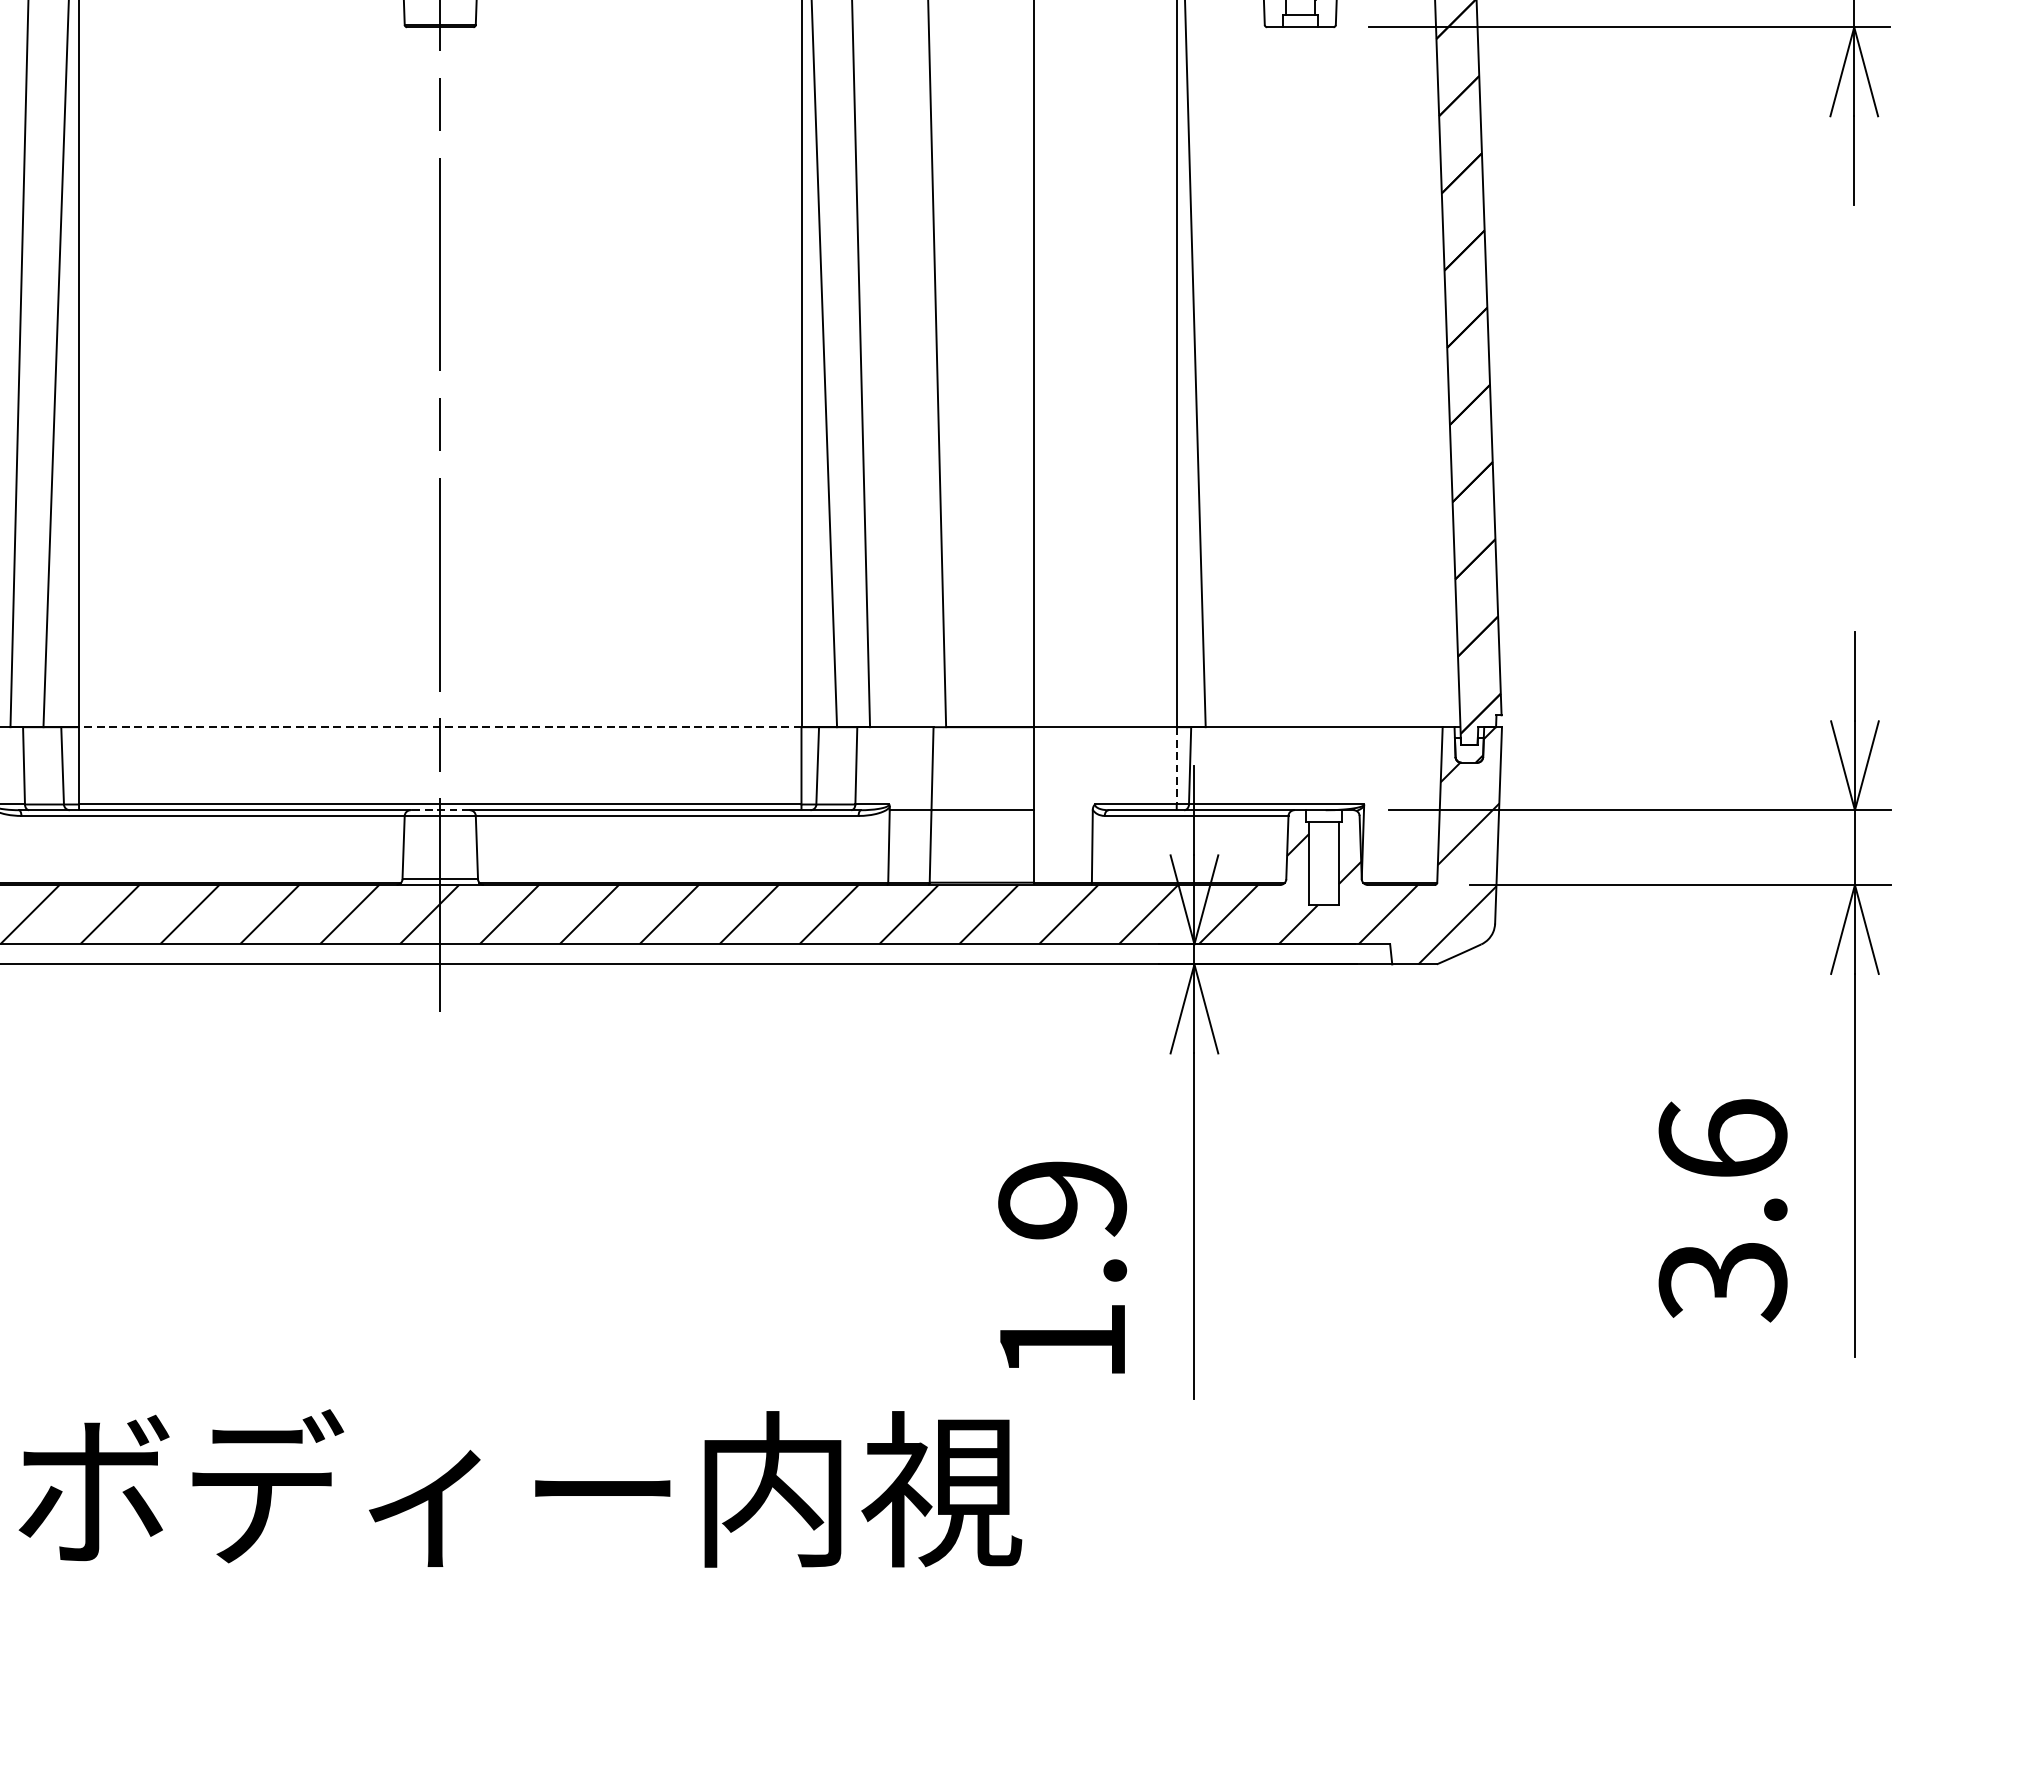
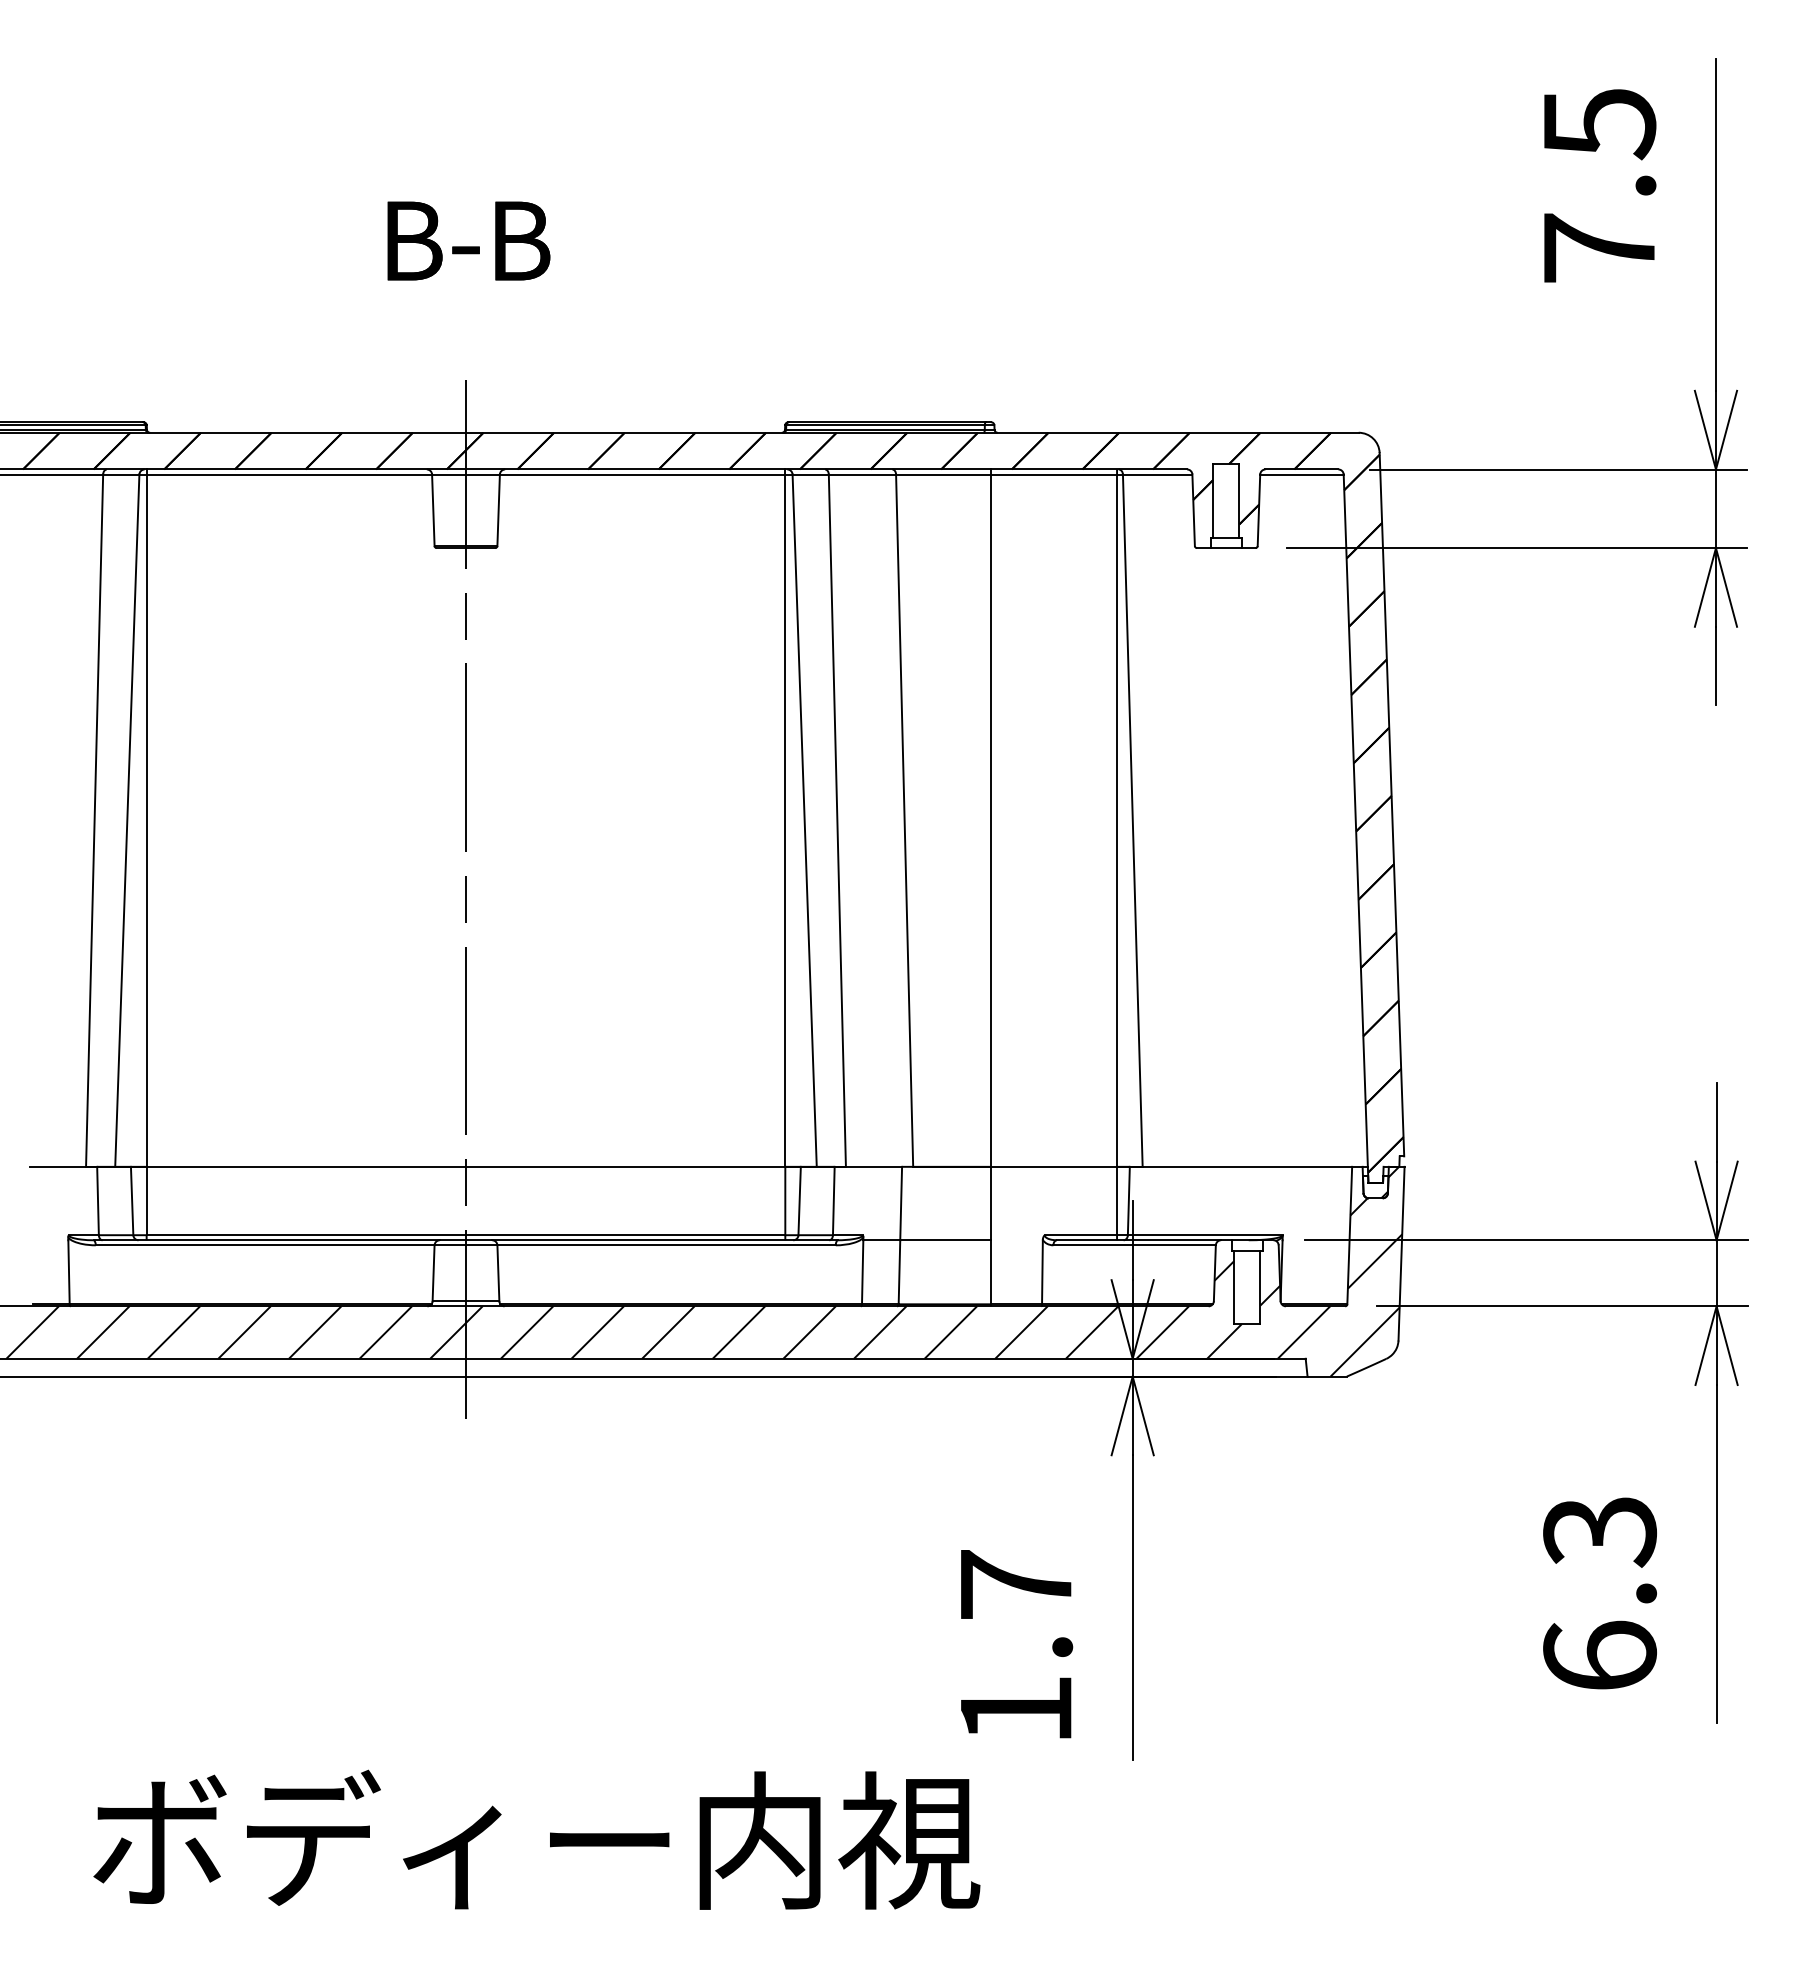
line: (439, 726) -> (465, 1166), dashed -> solid
line: (1177, 766) -> (1117, 1201), dashed -> solid
line: (439, 810) -> (465, 1240), dashed -> solid
text: (1063, 1199) -> (1016, 1584), 1.9 -> 1.7
text: (1723, 1210) -> (1600, 1594), 3.6 -> 6.3

